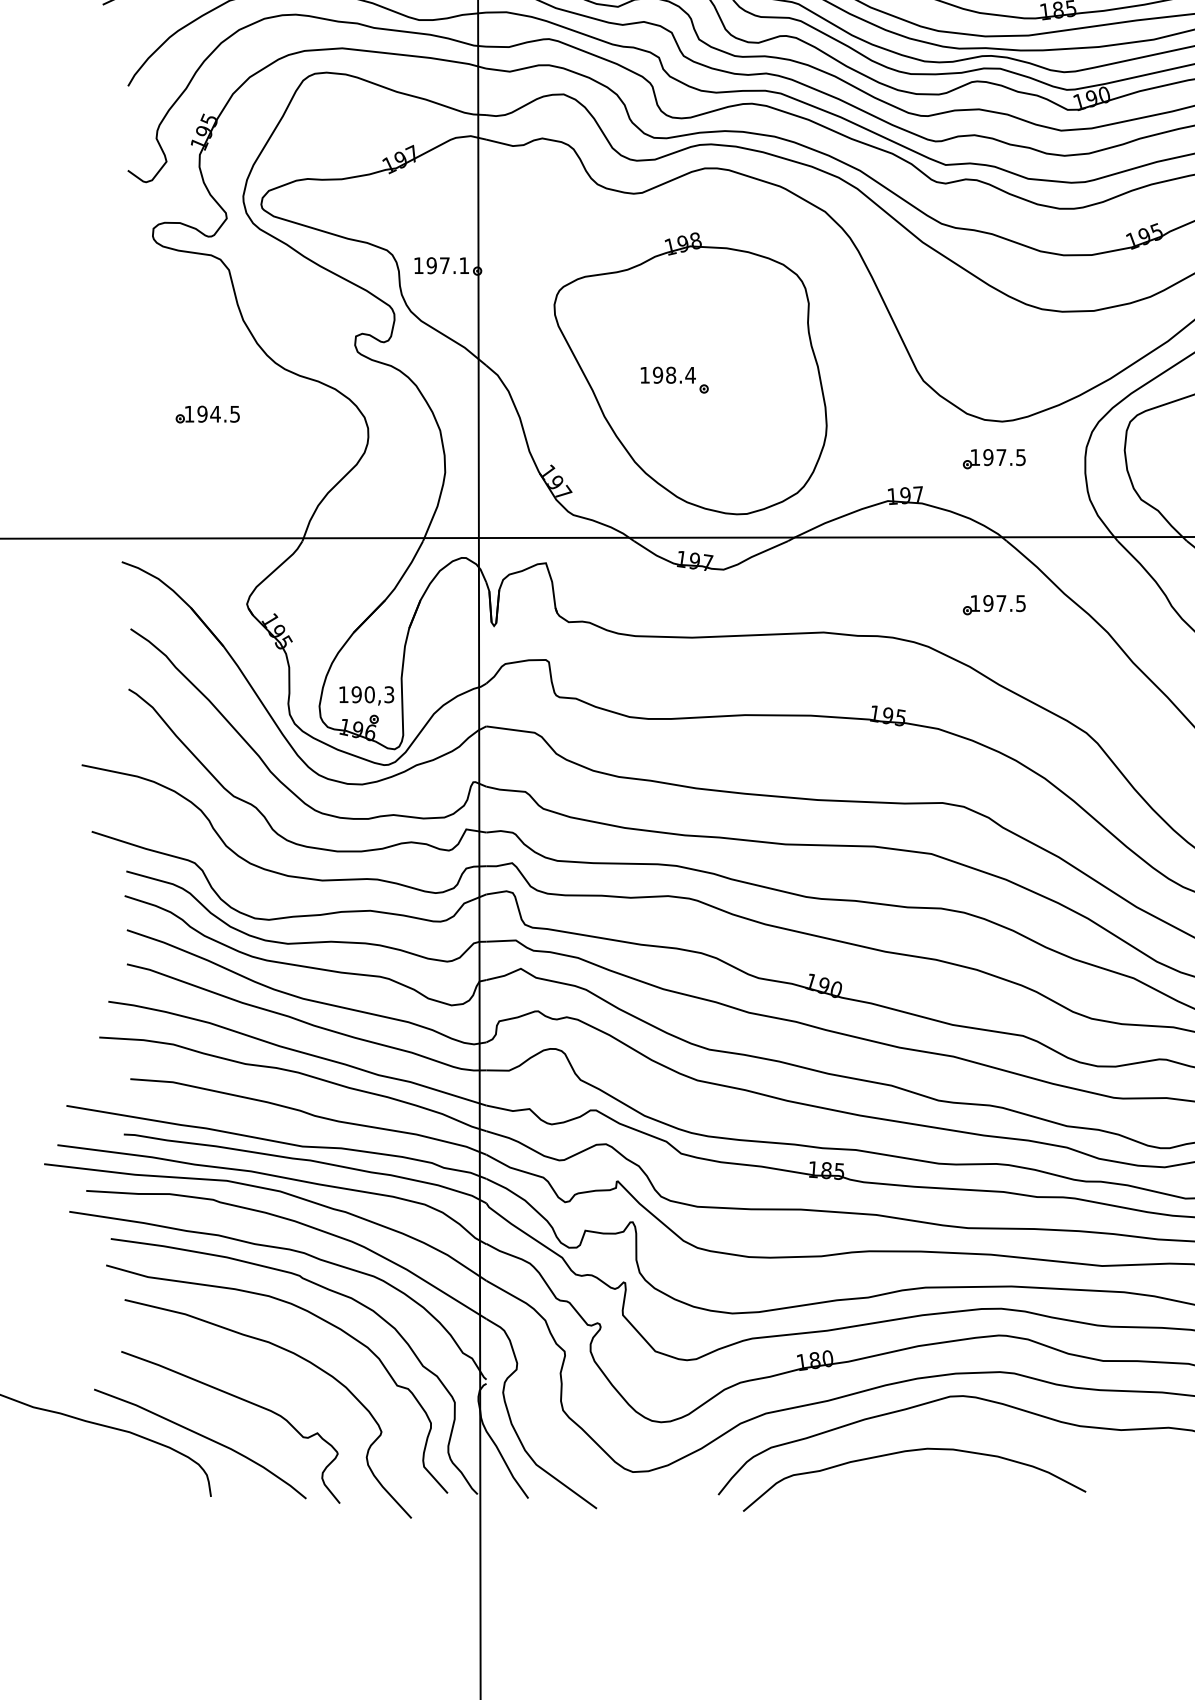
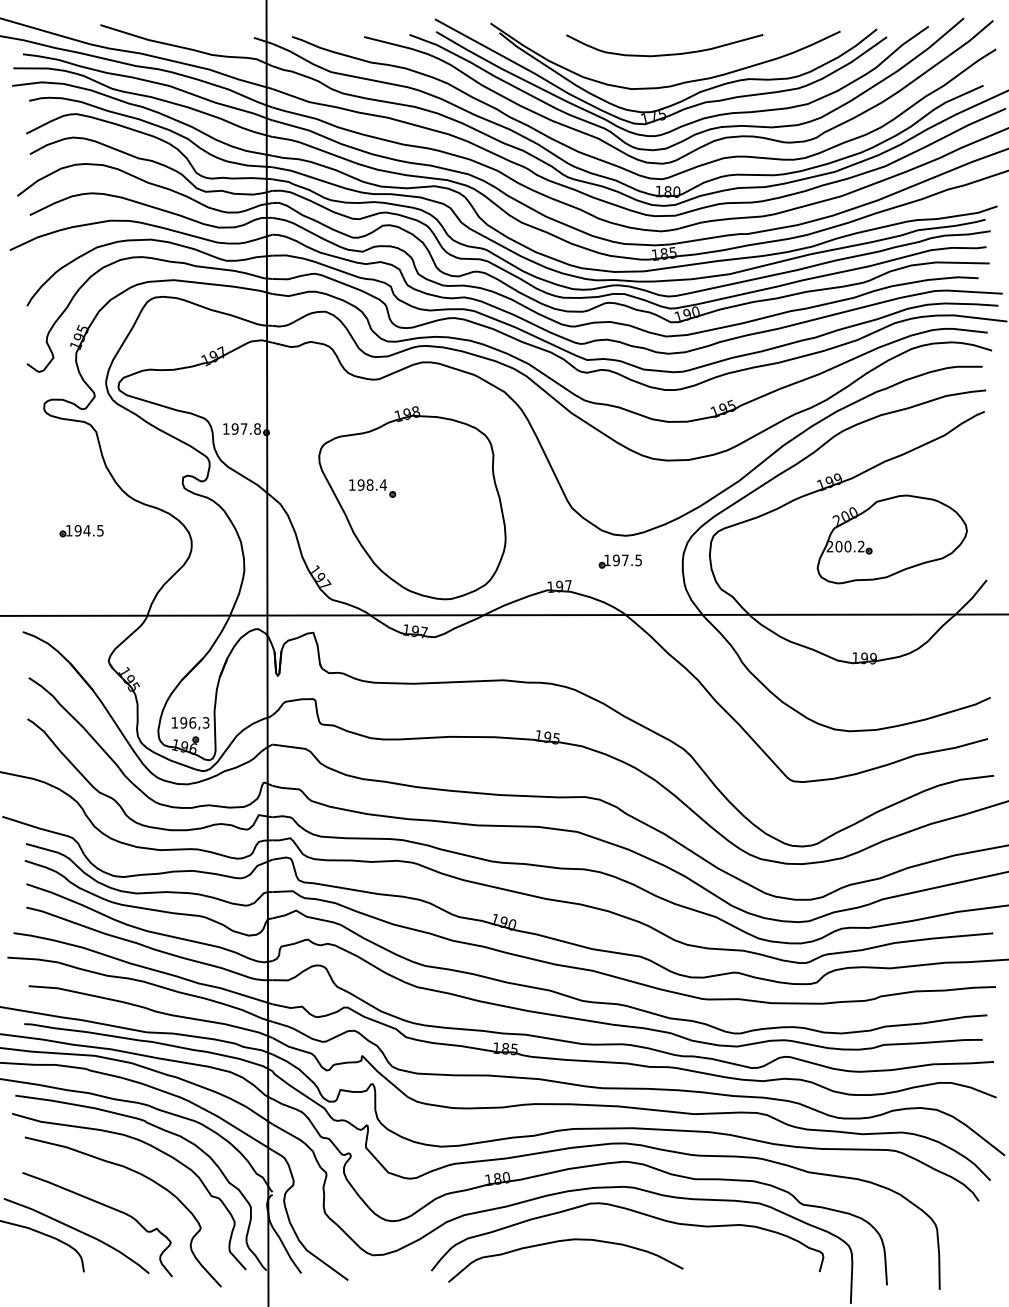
text: (464, 264) -> (257, 428), 197.1 -> 197.8
part: (674, 380) -> (372, 488), moved
part: (992, 605) -> (619, 661), removed
text: (369, 694) -> (192, 722), 190,3 -> 196,3

